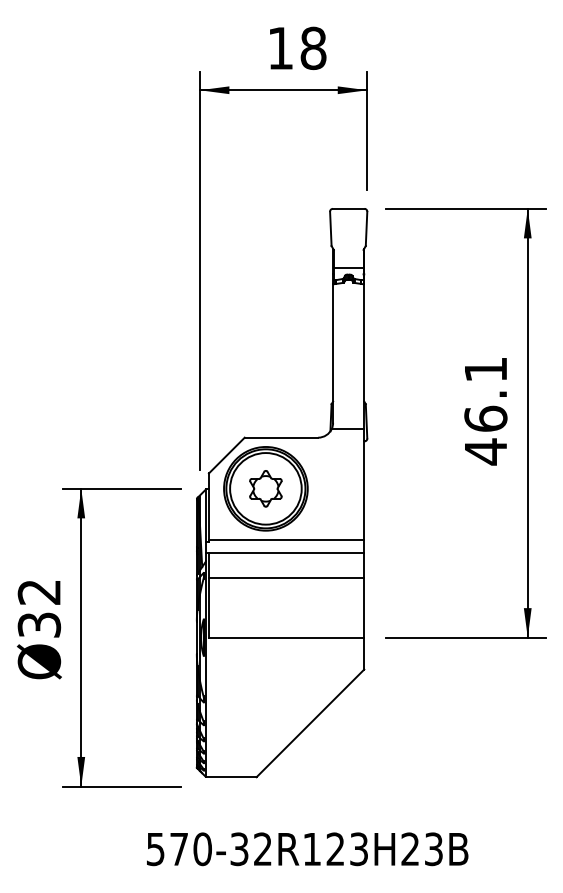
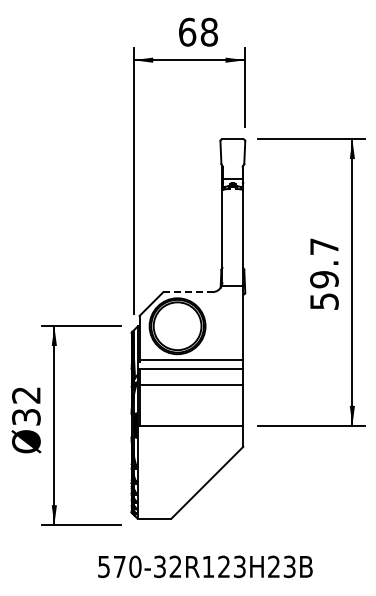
text: (280, 47) -> (187, 31), 18 -> 68
text: (485, 411) -> (324, 274), 46.1 -> 59.7
line: (280, 438) -> (187, 292), solid -> dashed
part: (265, 489) -> (177, 326), removed

